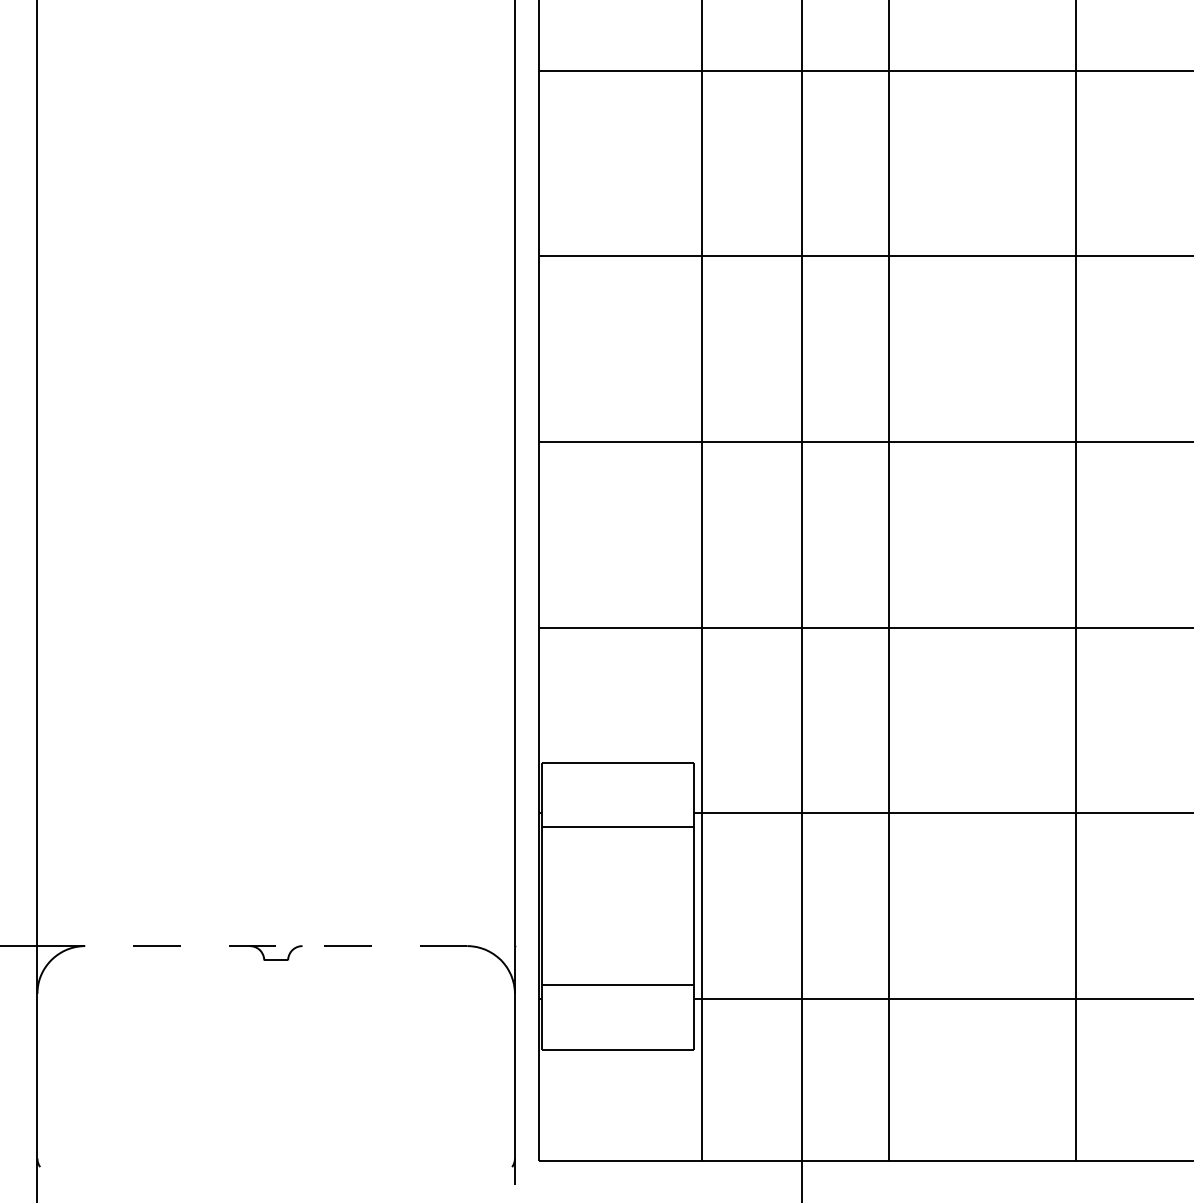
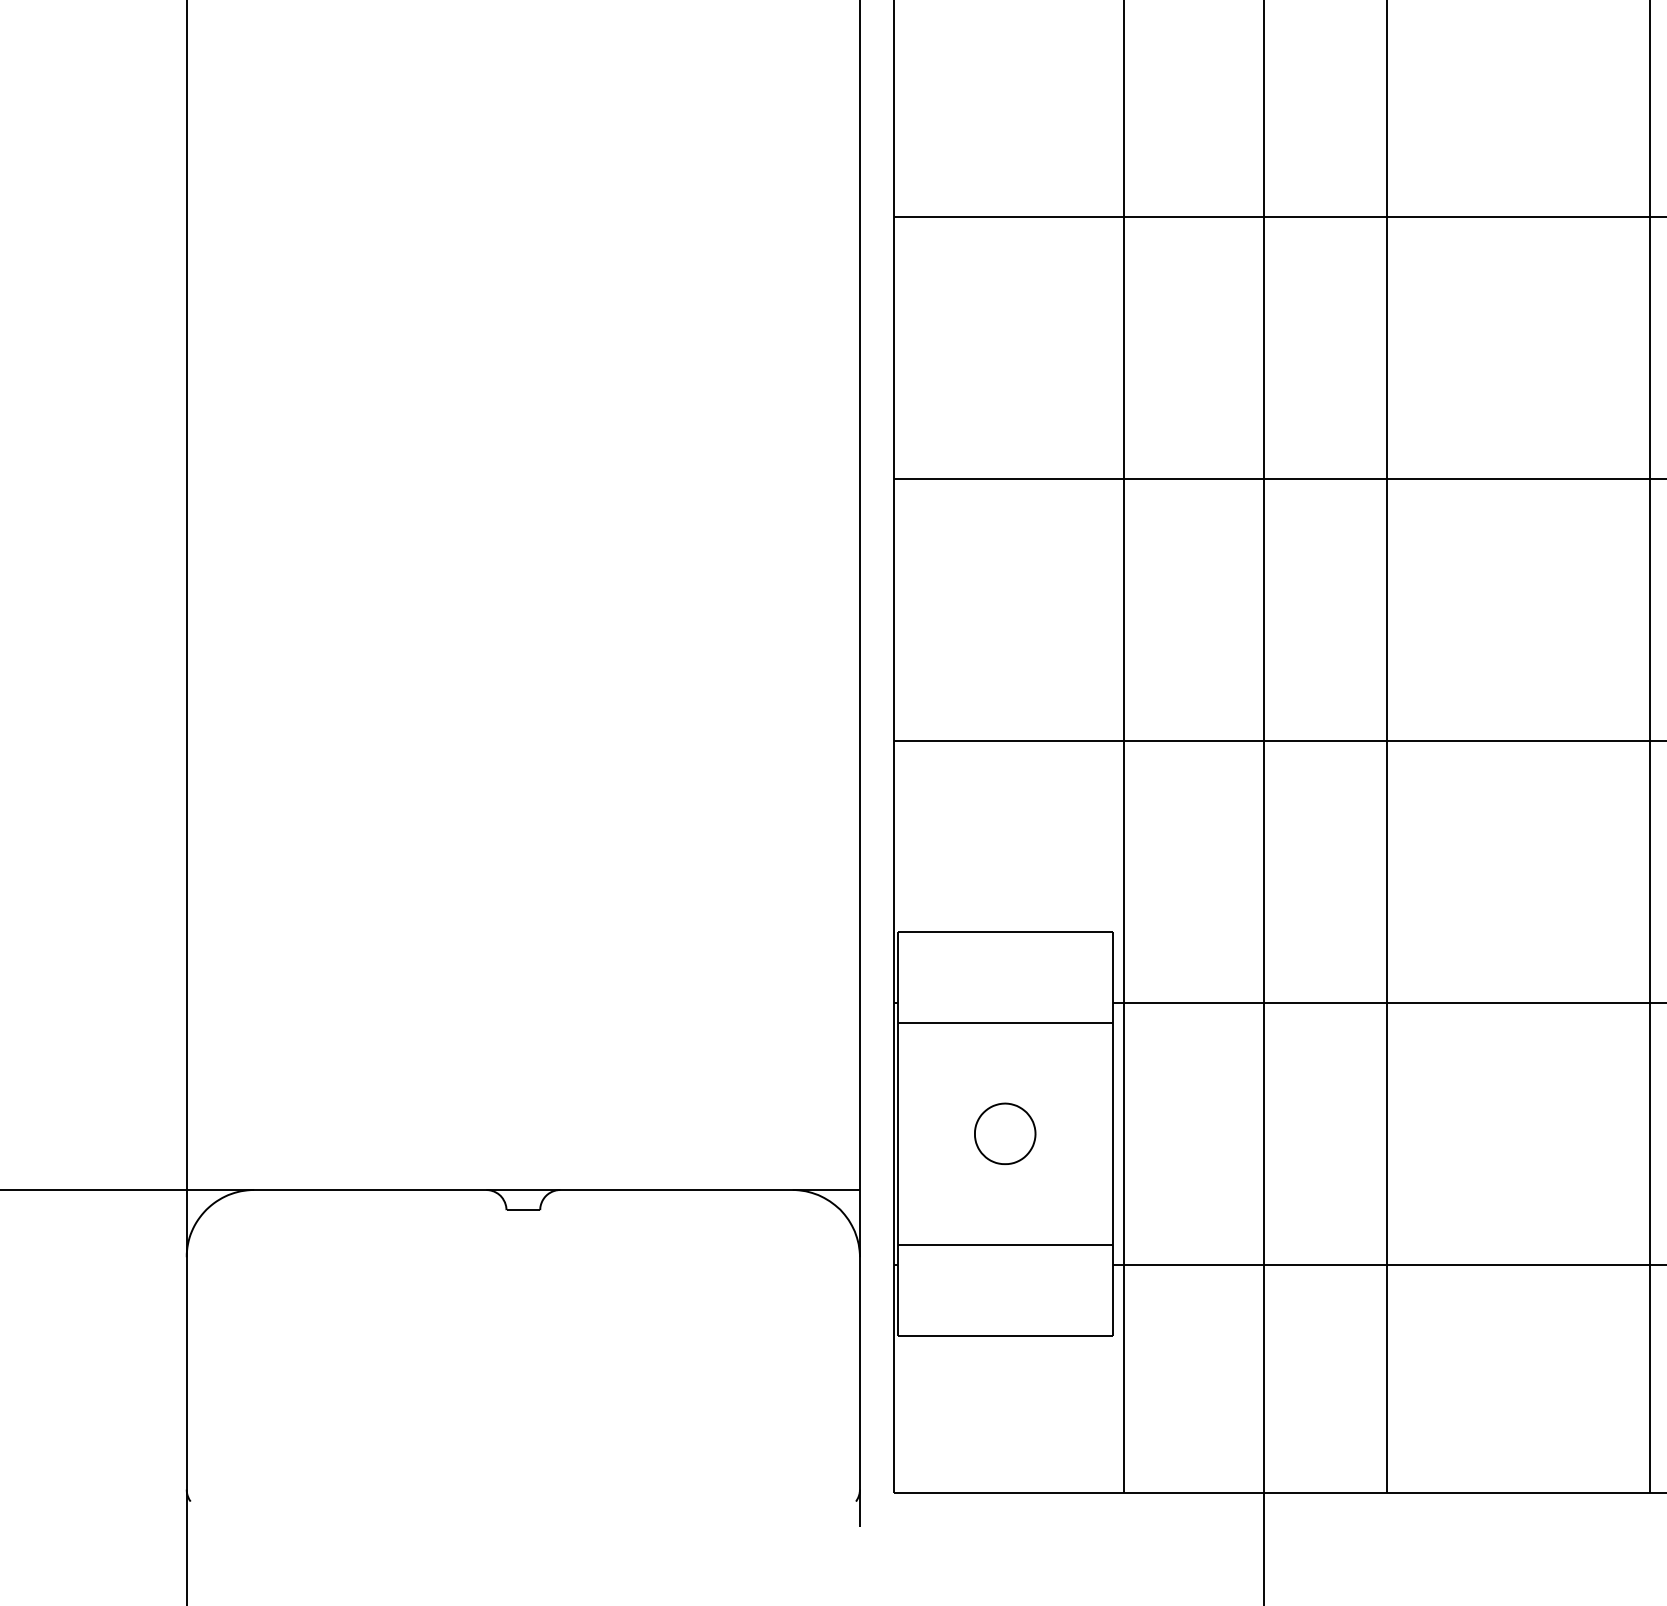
part: (617, 905) -> (1004, 1132), added
line: (276, 946) -> (523, 1190), dashed -> solid

